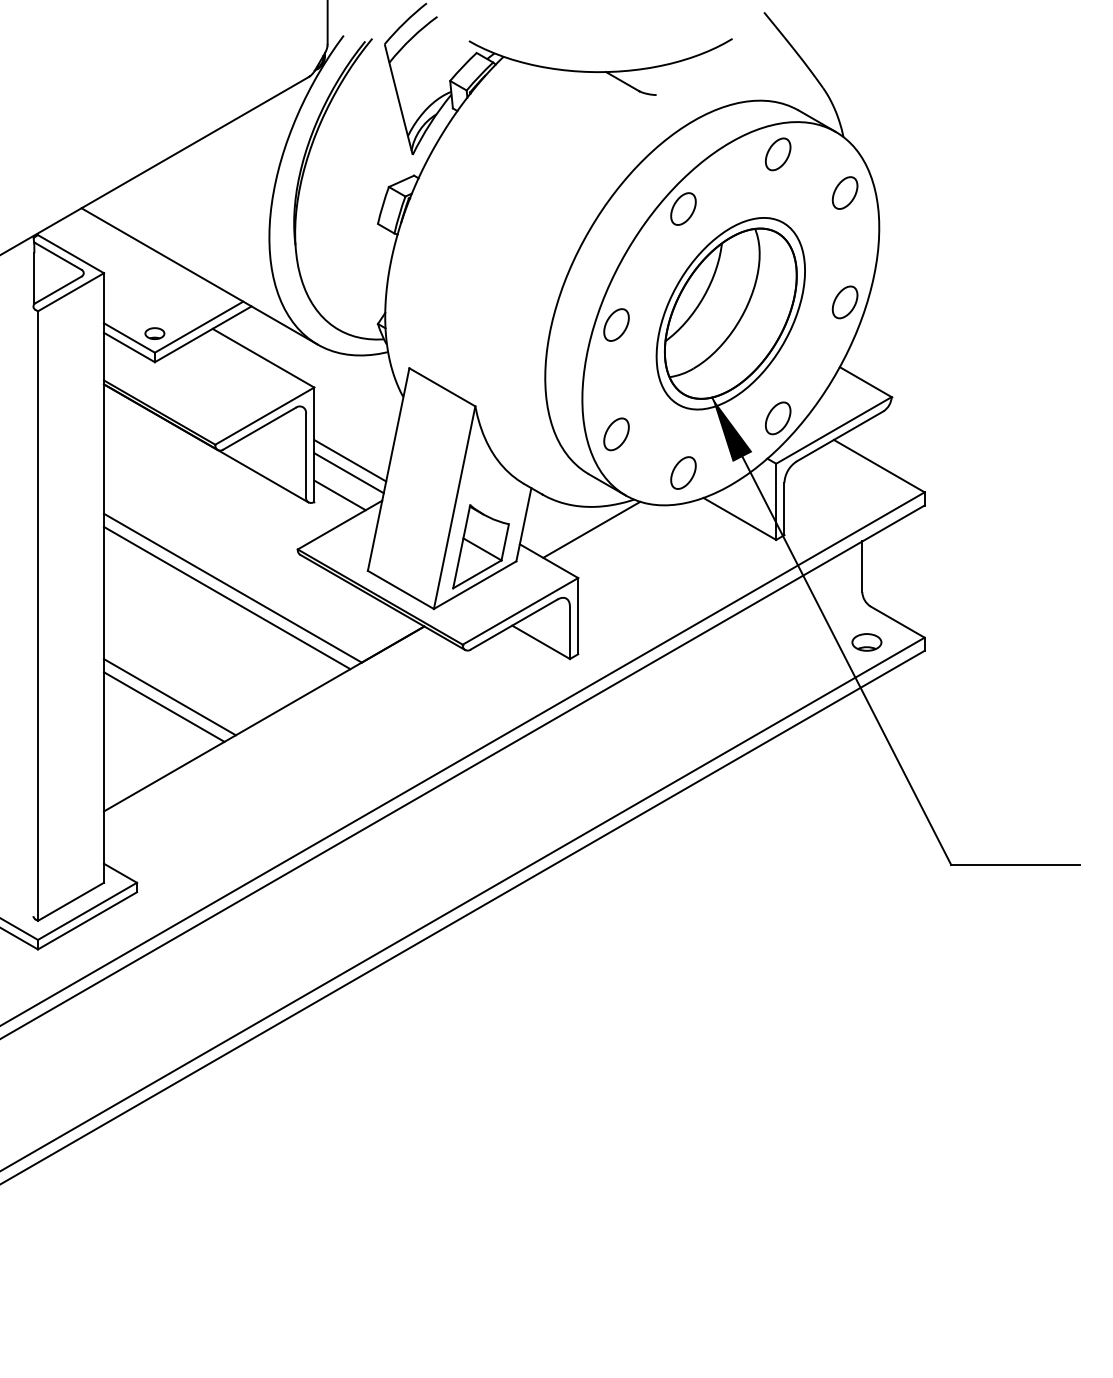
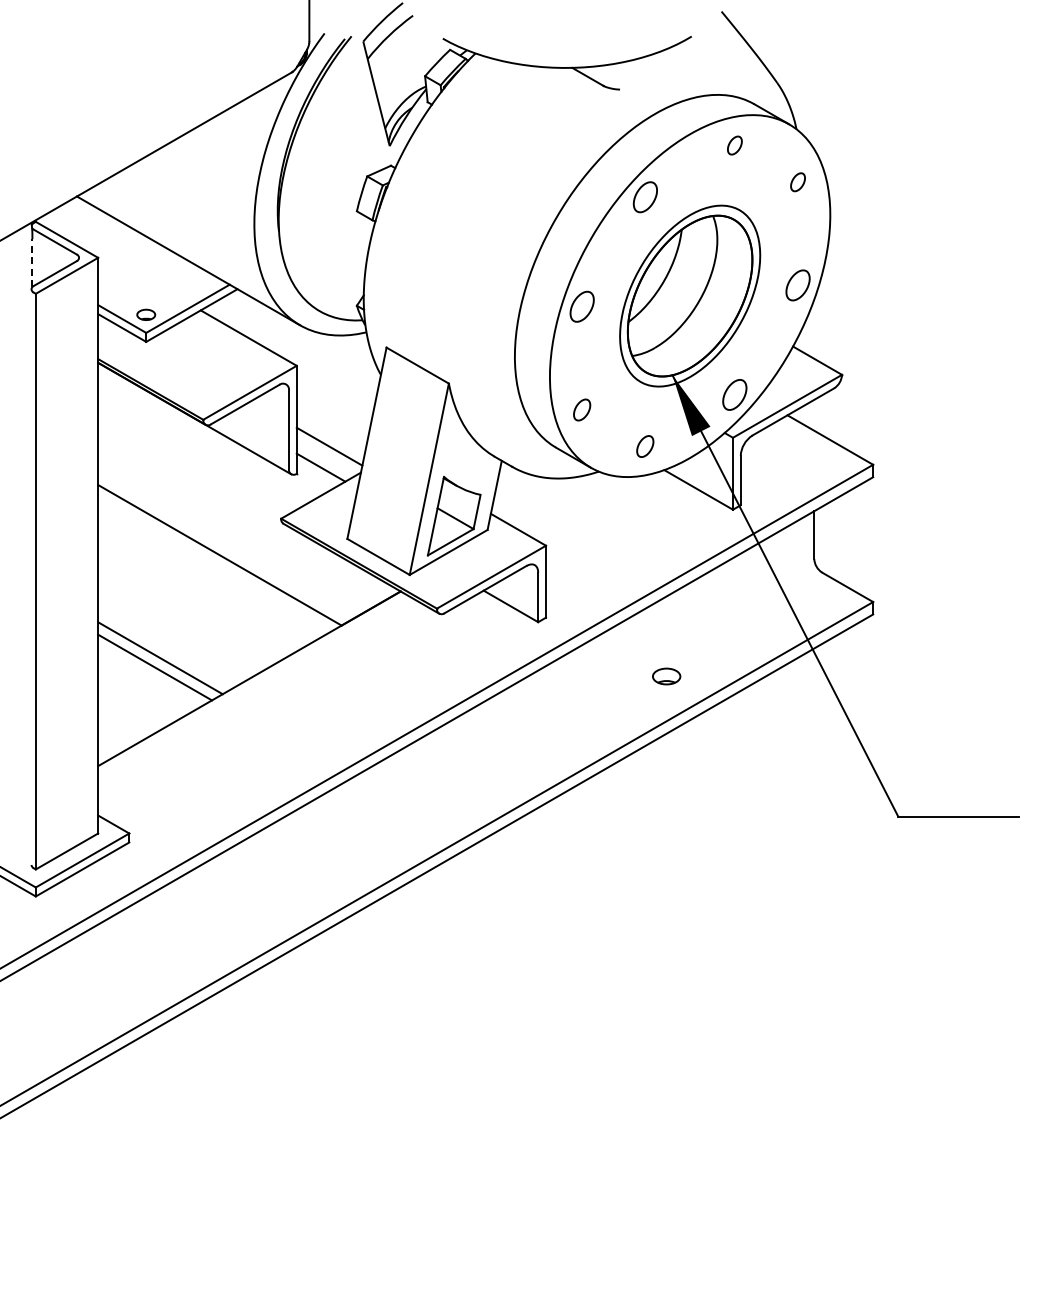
part: (777, 154) -> (734, 145), size x0.6
part: (844, 193) -> (797, 182), size x0.6
line: (34, 279) -> (32, 263), solid -> dashed
part: (615, 433) -> (581, 409), size x0.7
line: (350, 460) -> (330, 434), removed
part: (682, 472) -> (644, 446), size x0.7
line: (591, 529) -> (558, 499), removed
line: (227, 597) -> (214, 564), removed
part: (866, 642) -> (666, 676), moved

